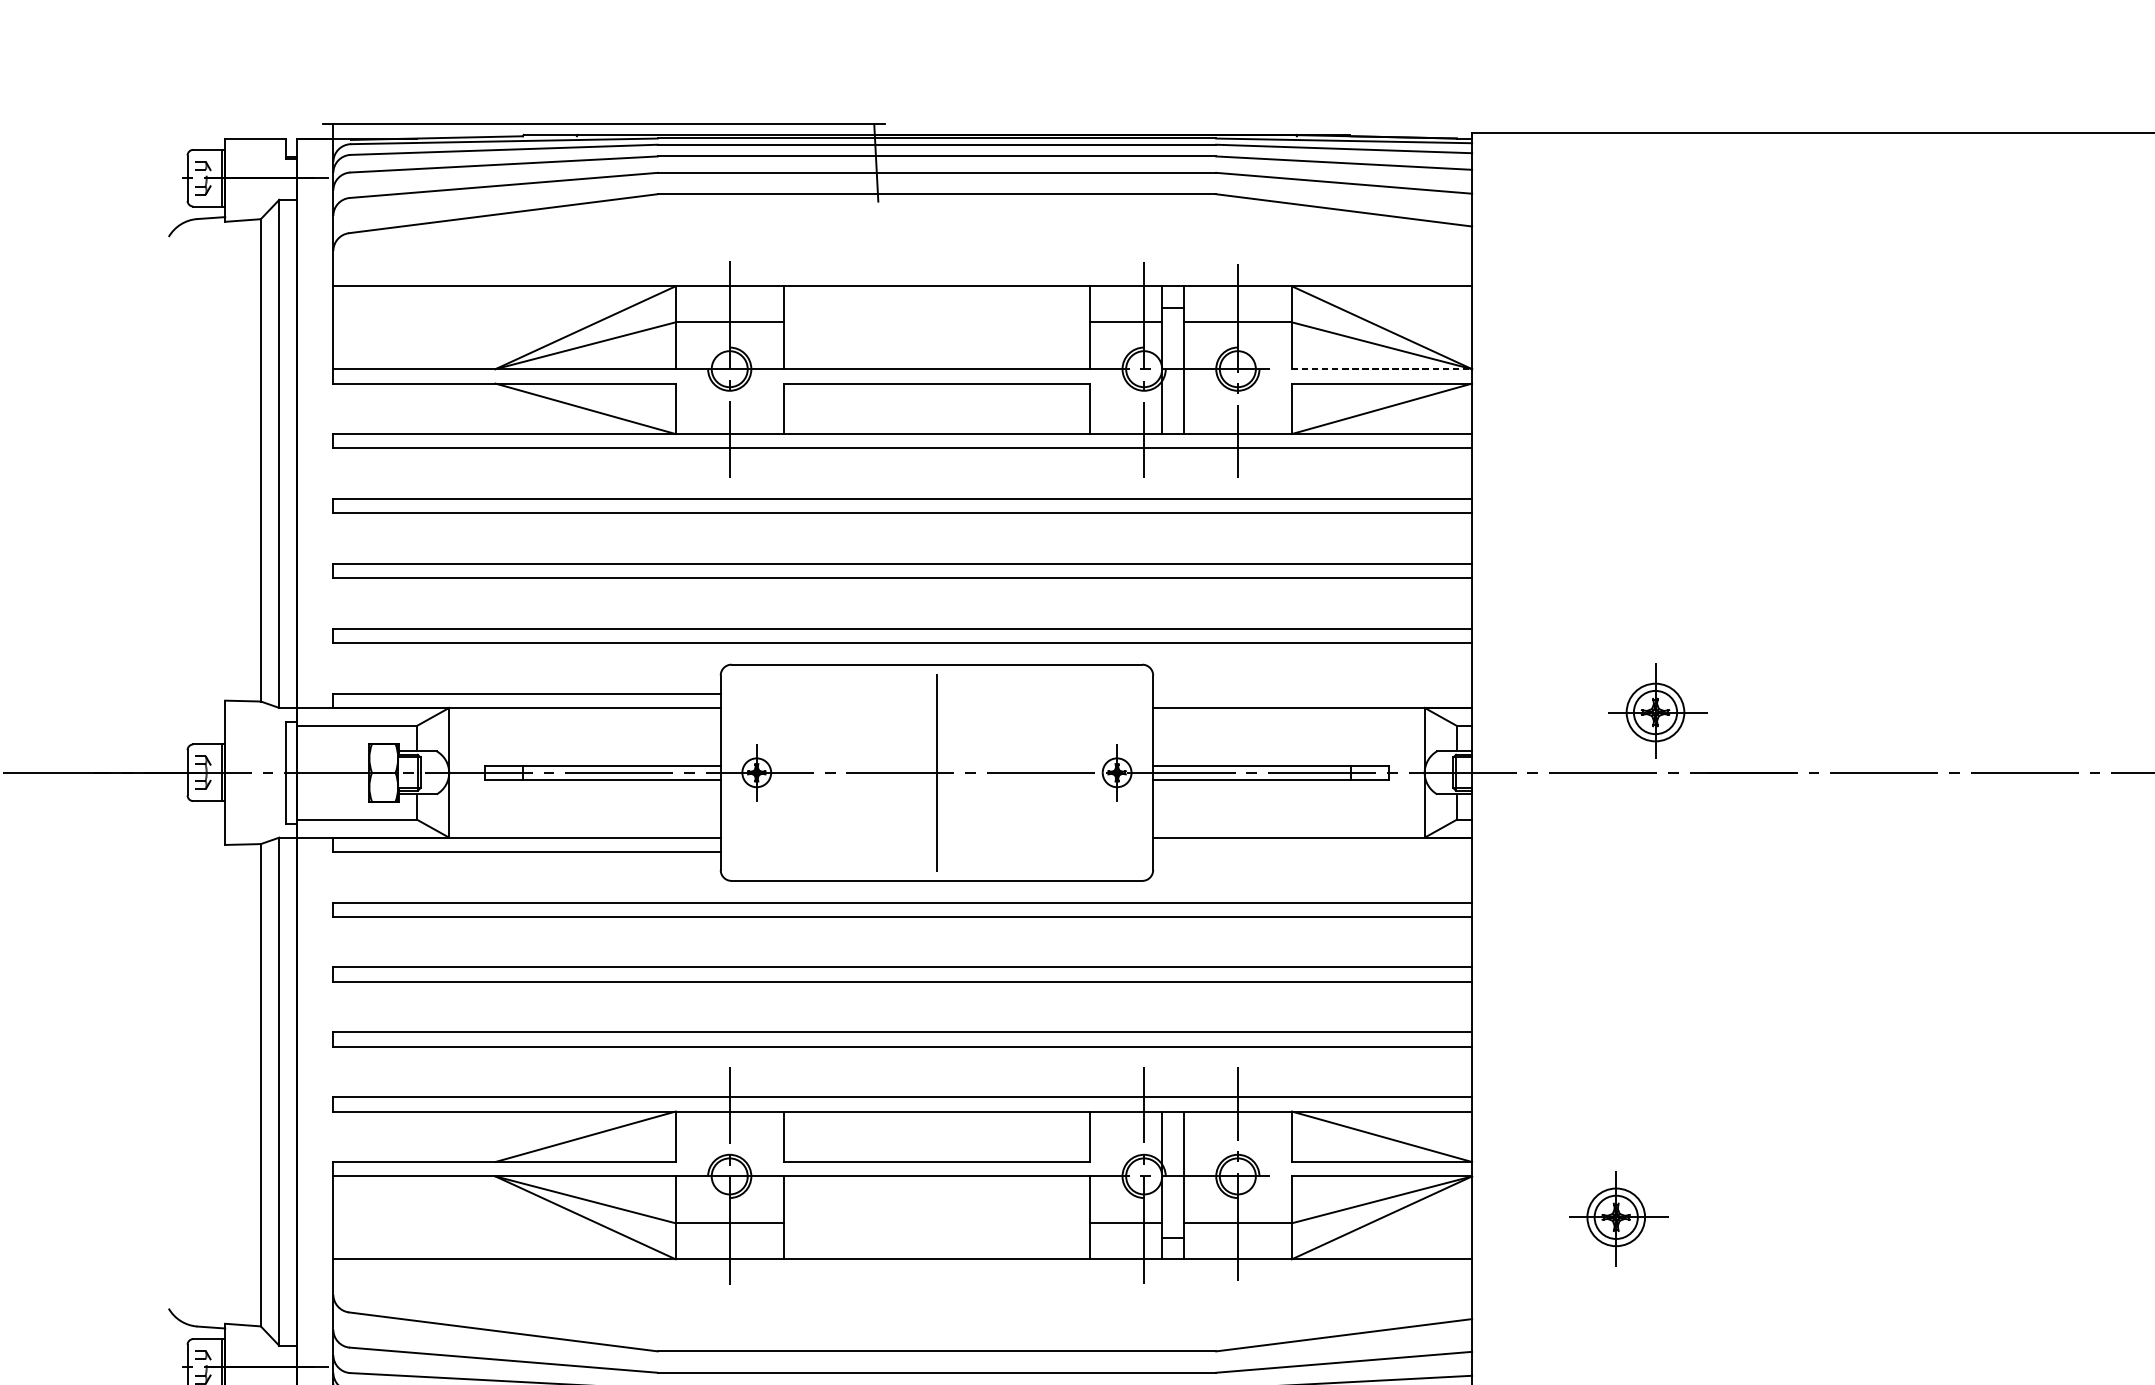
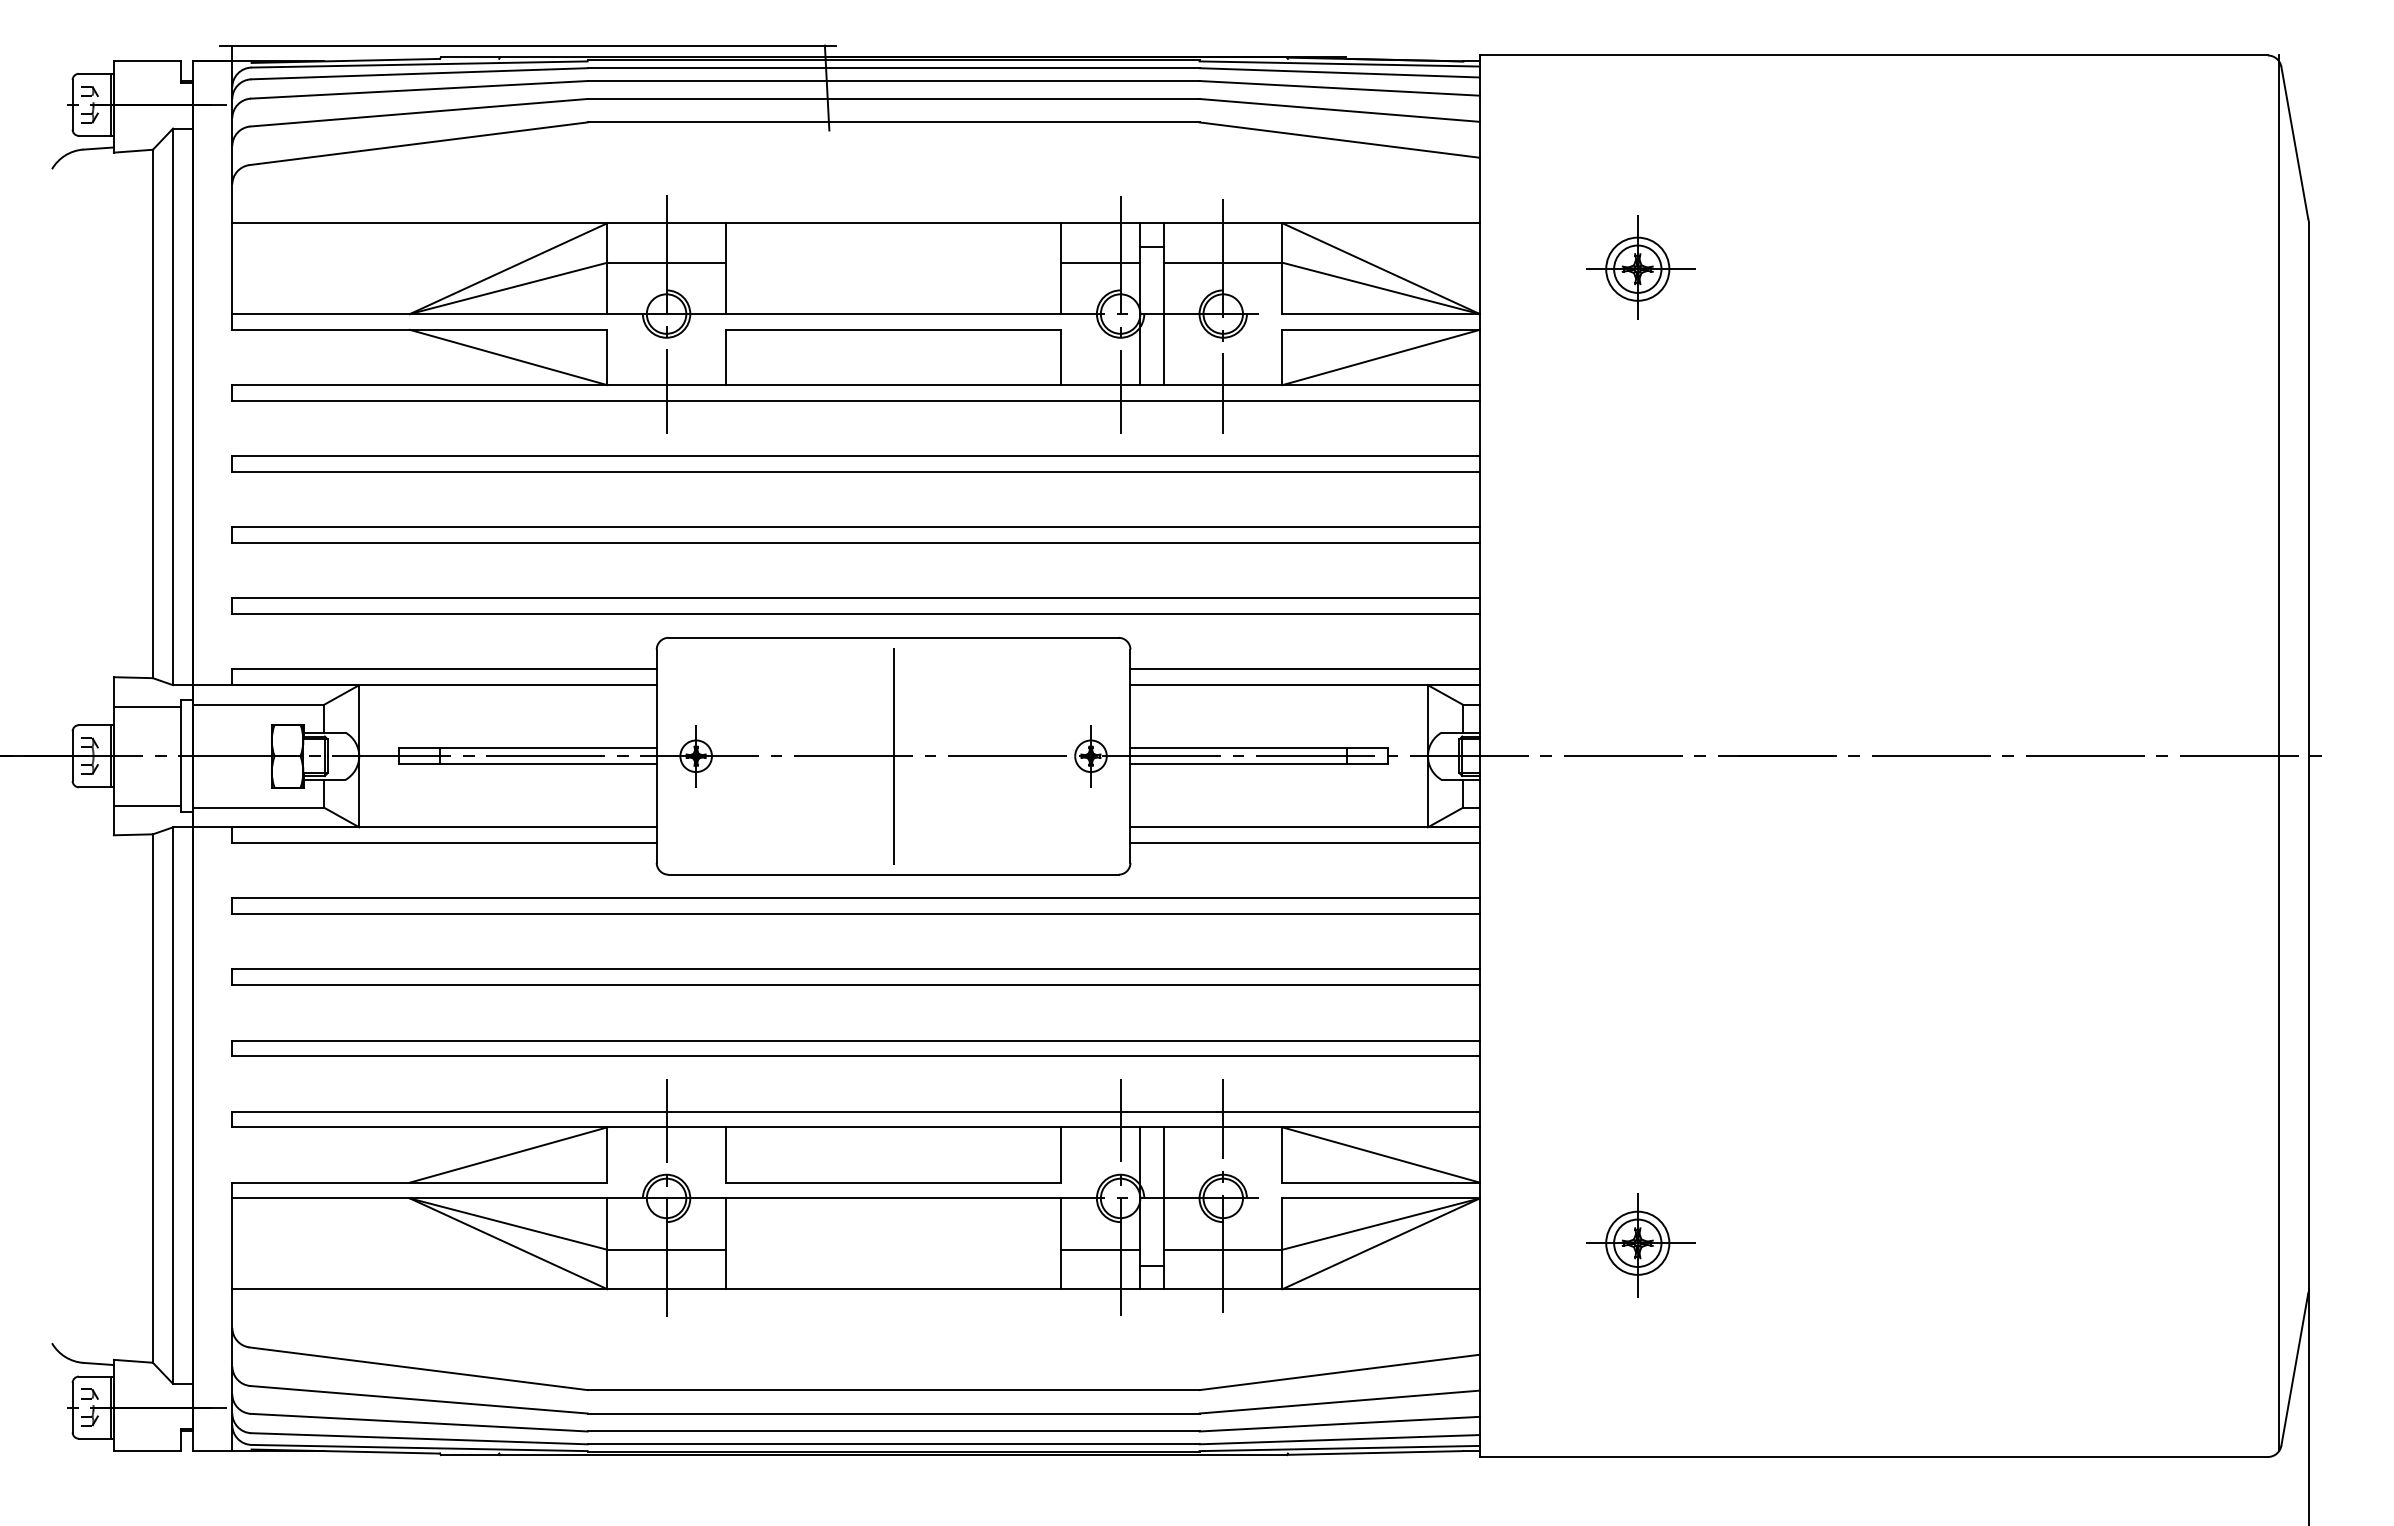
line: (1382, 369) -> (1381, 314), dashed -> solid
line: (1312, 693) -> (1304, 669), added
part: (1657, 710) -> (1640, 267), moved
line: (255, 727) -> (146, 706), added
line: (255, 817) -> (146, 805), added
line: (1312, 852) -> (1304, 843), added

